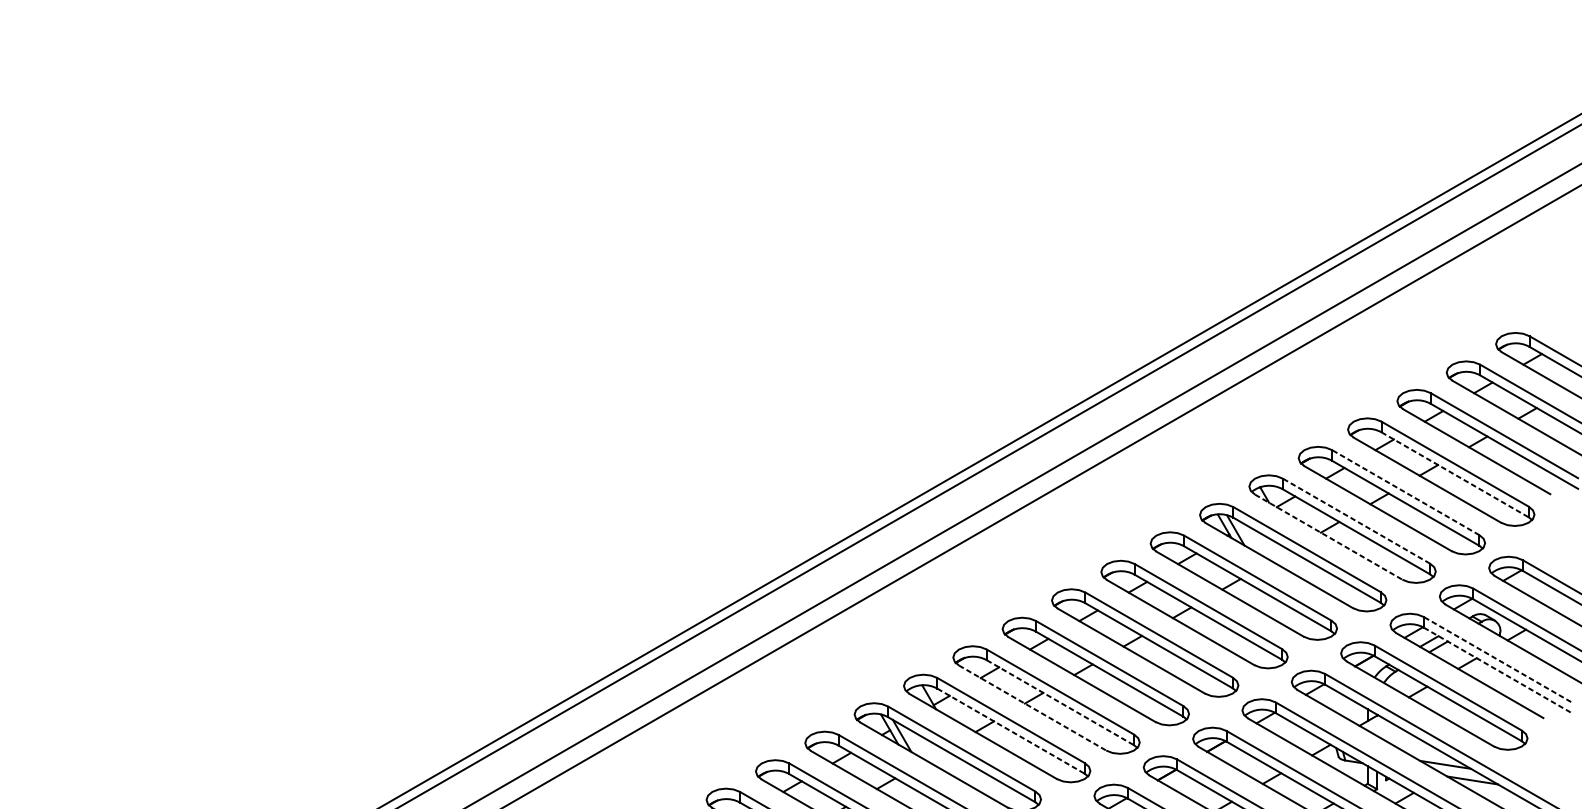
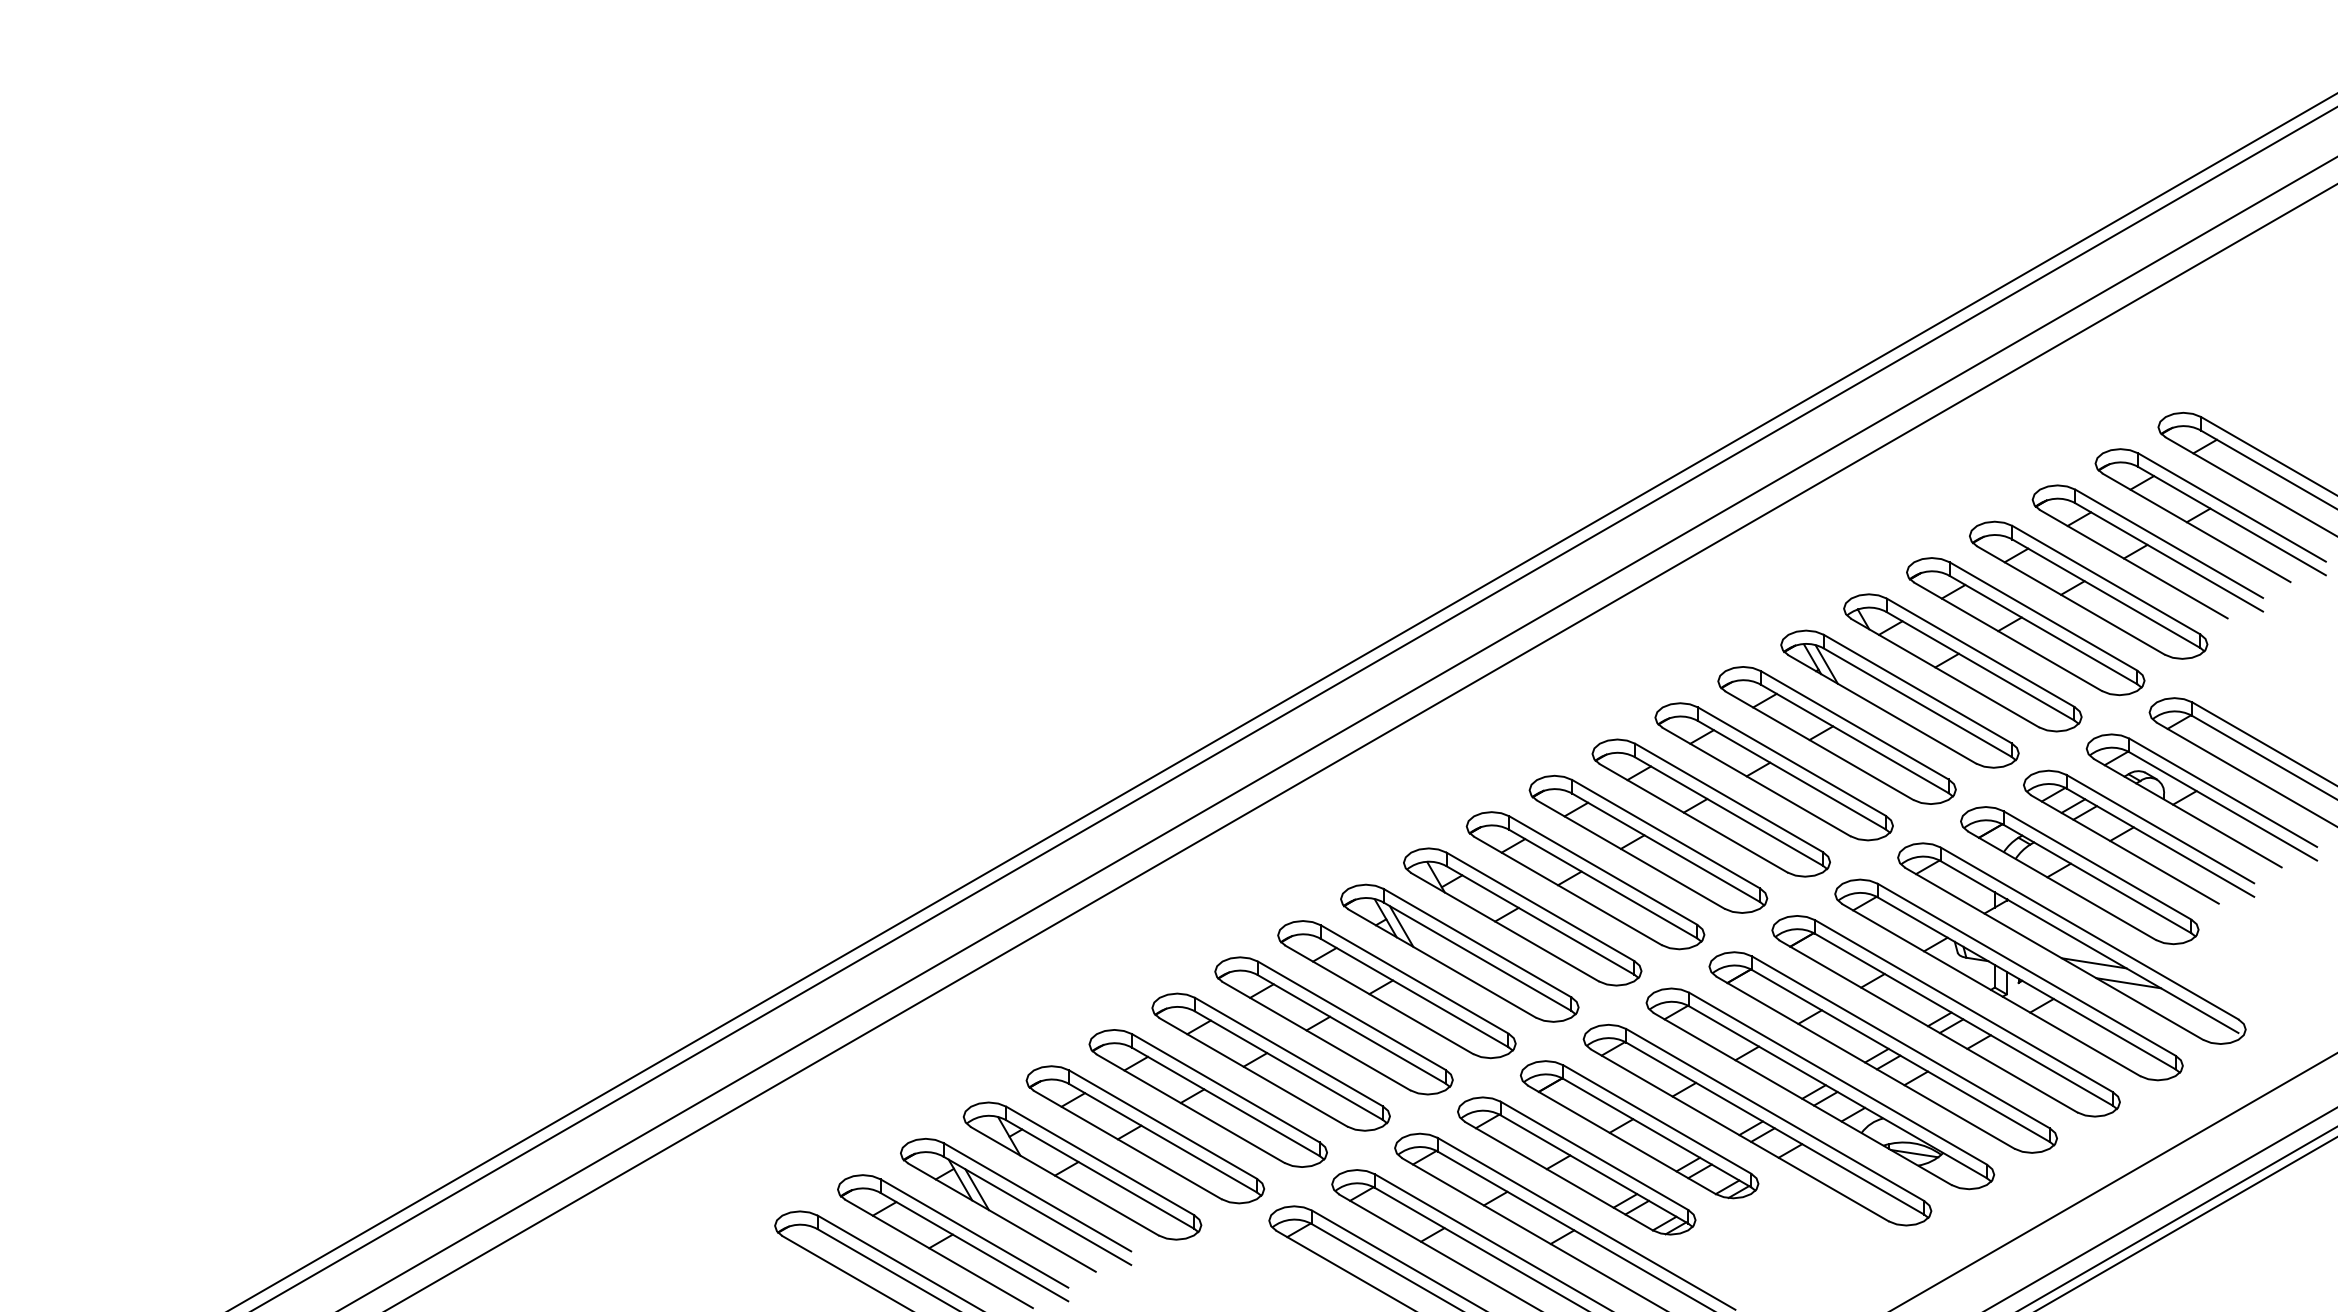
line: (1455, 474) -> (2106, 593), dashed -> solid
line: (1405, 492) -> (2043, 616), dashed -> solid
line: (1356, 520) -> (1980, 652), dashed -> solid
line: (1328, 537) -> (1945, 673), dashed -> solid
line: (1496, 659) -> (2159, 828), dashed -> solid
line: (1497, 670) -> (2160, 842), dashed -> solid
line: (1060, 703) -> (1603, 884), dashed -> solid
line: (1033, 708) -> (1568, 891), dashed -> solid
line: (1011, 731) -> (1540, 920), dashed -> solid

